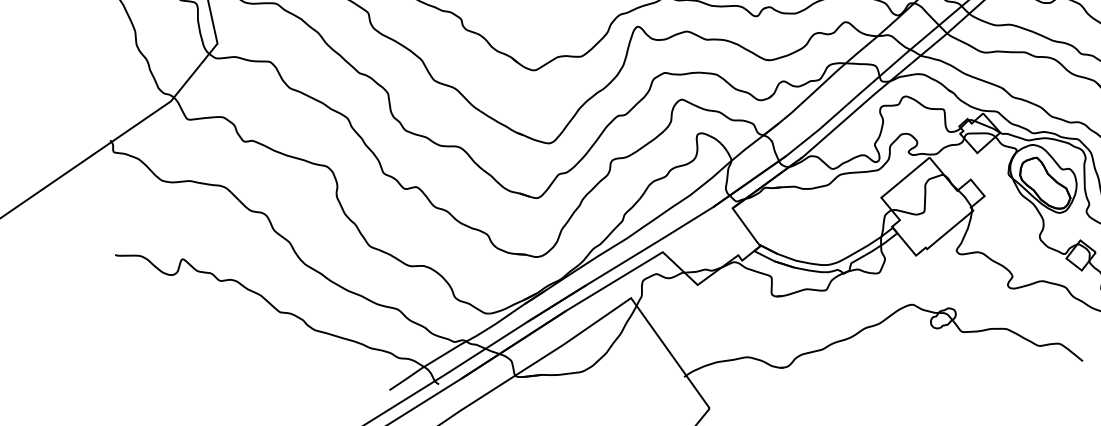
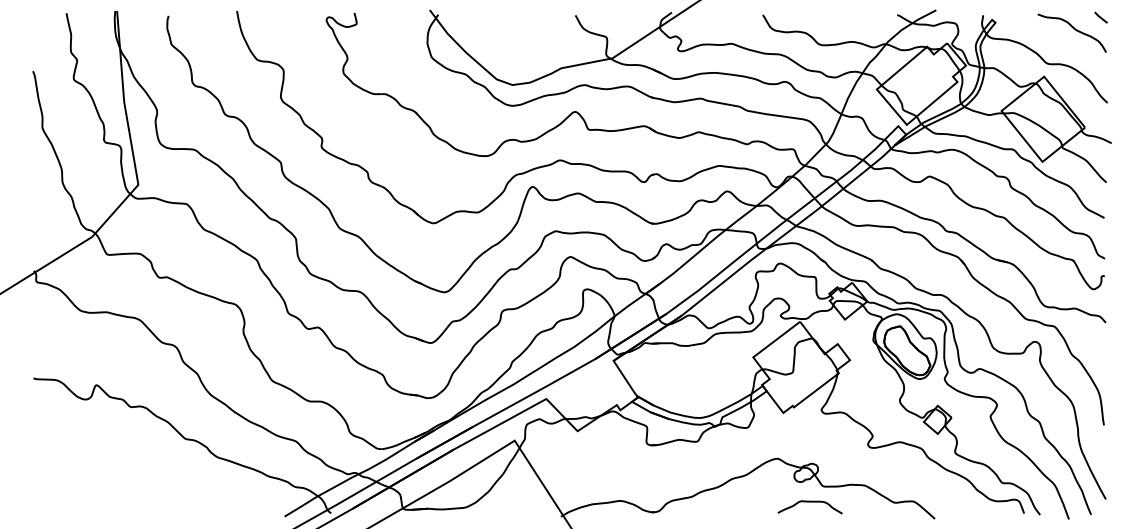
curve: (948, 349) -> (809, 502), added

